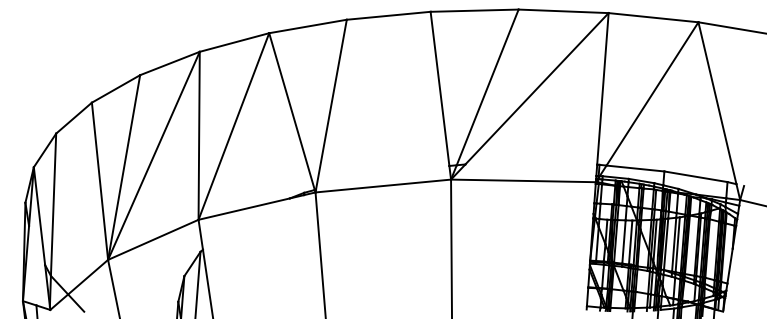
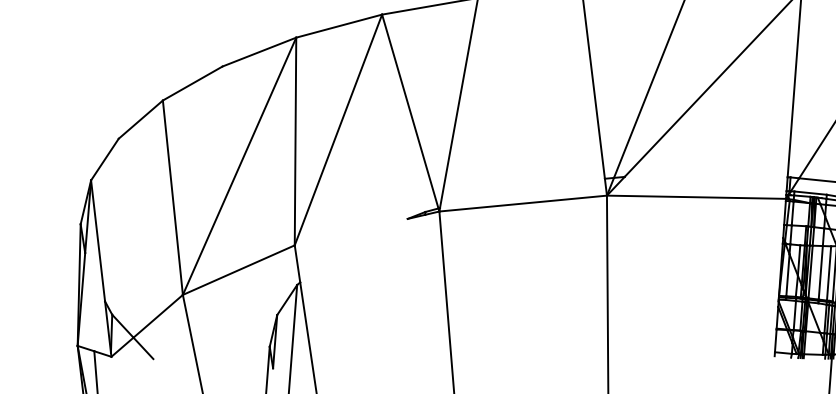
line: (124, 167) -> (203, 180), removed
line: (53, 204) -> (115, 226), removed
line: (243, 208) -> (350, 231), removed

